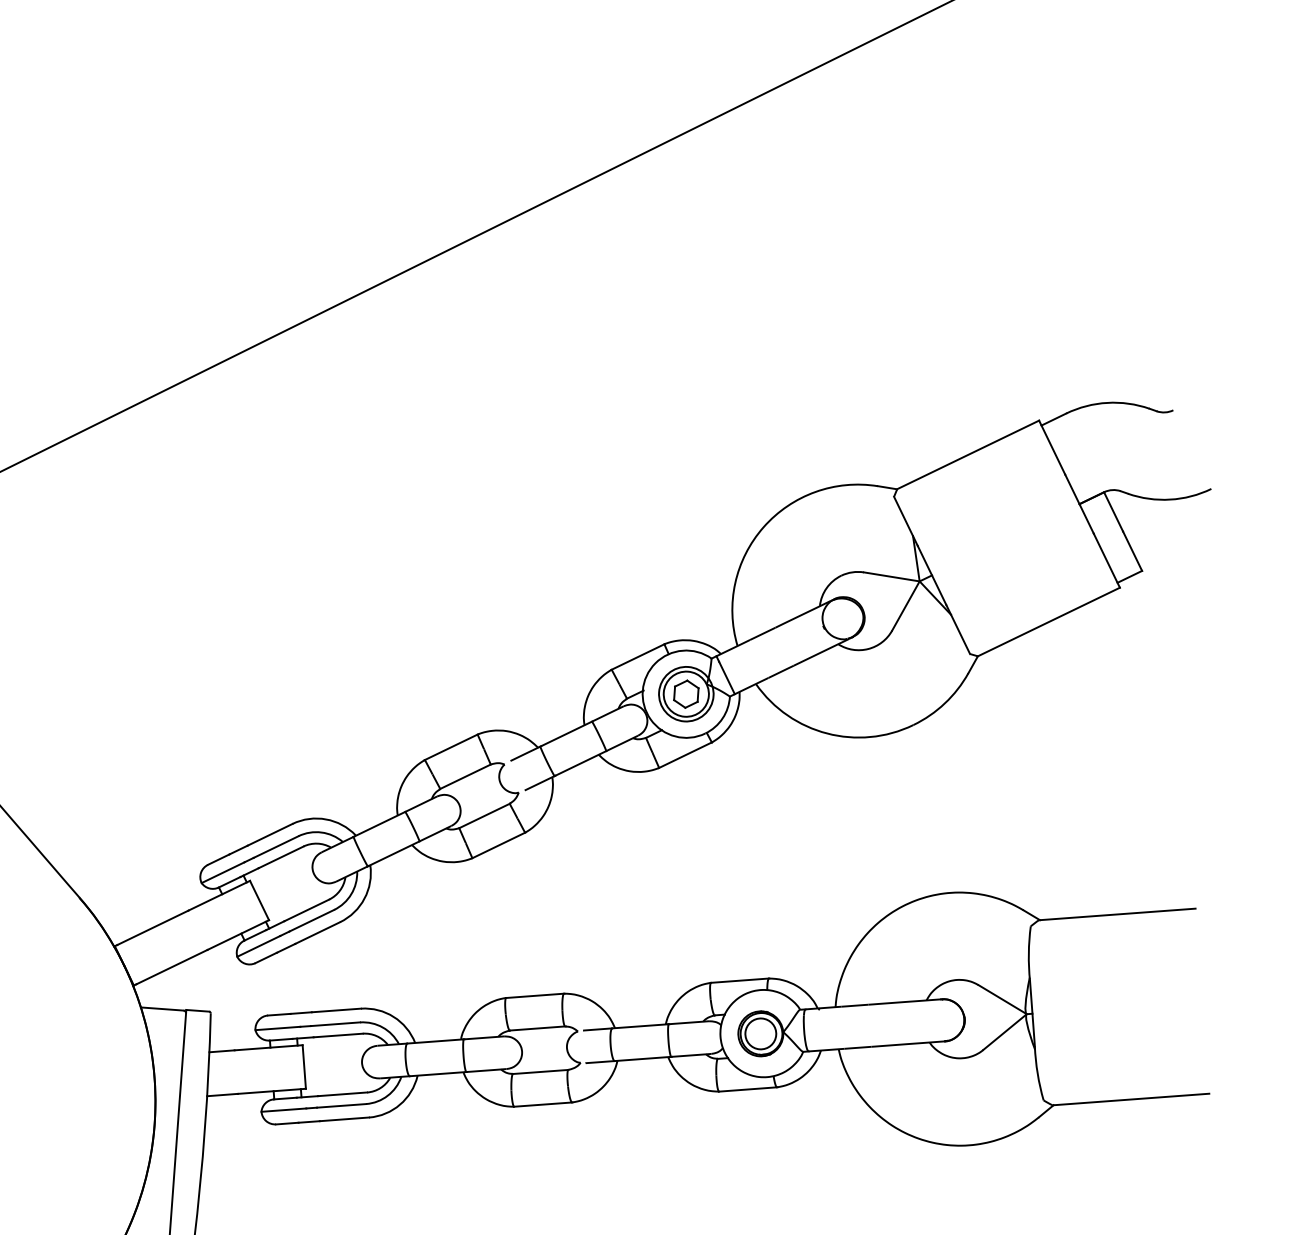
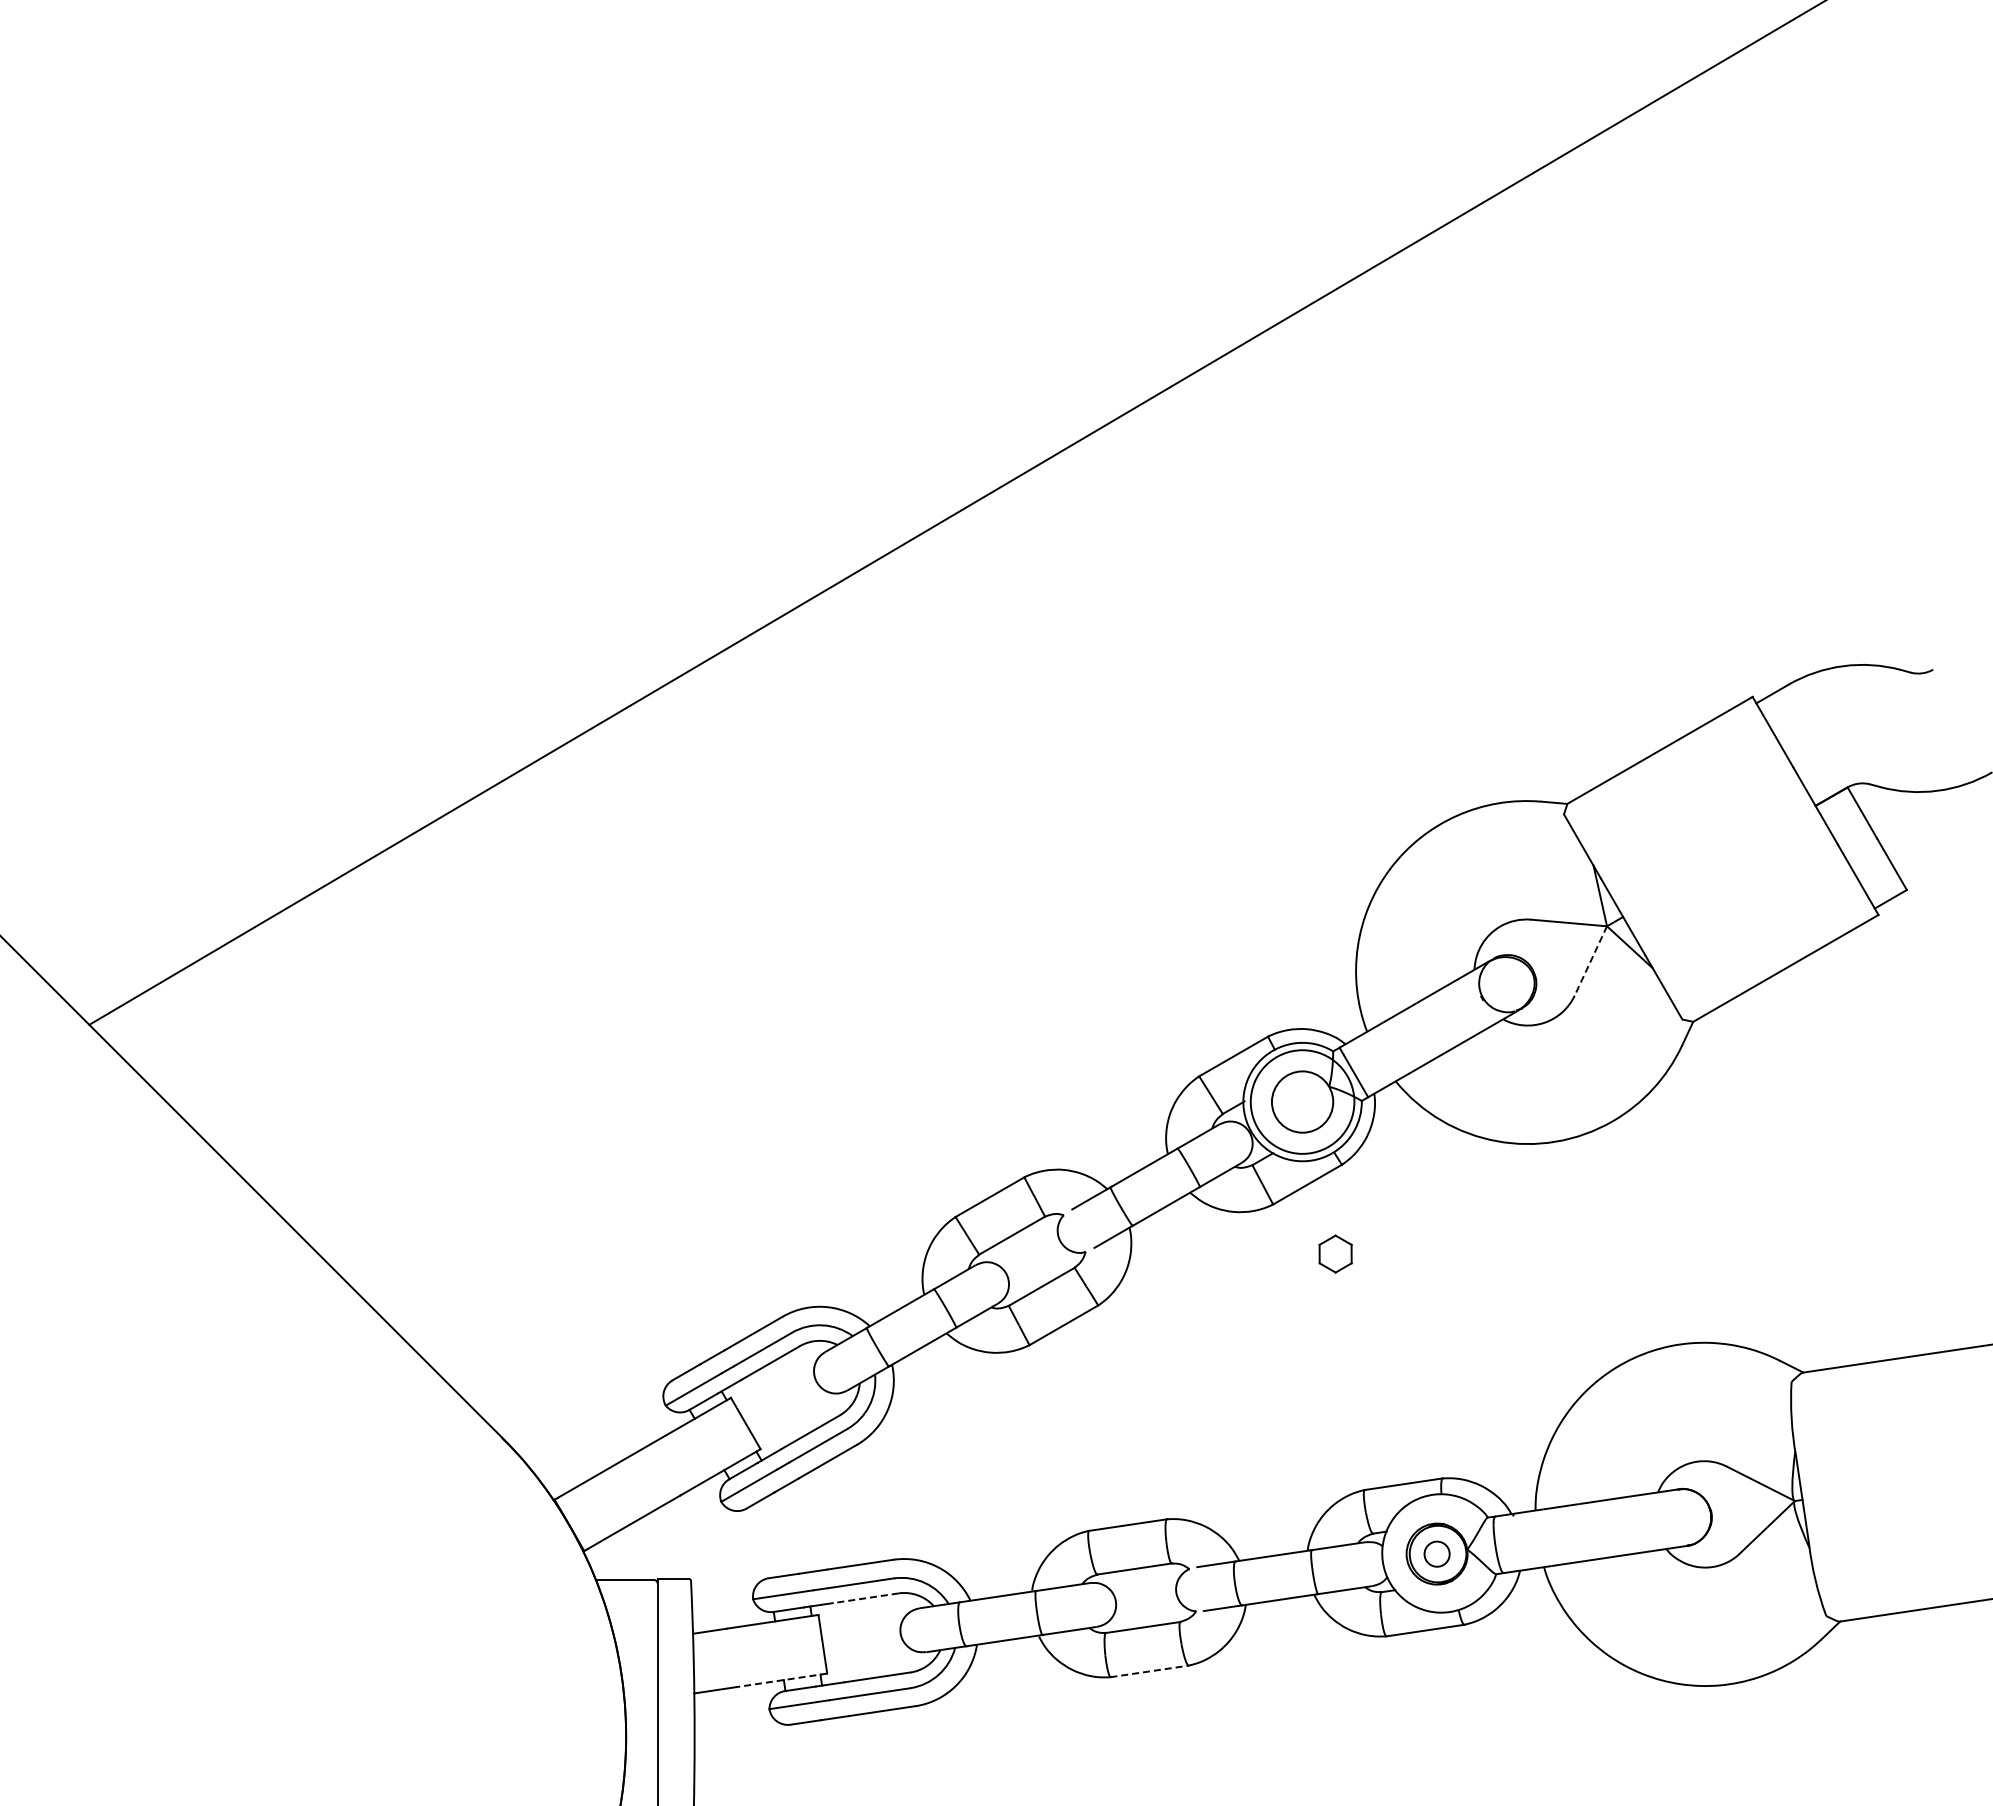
line: (905, 606) -> (1590, 961), solid -> dashed
part: (686, 693) -> (1335, 1253), moved
circle: (686, 694) -> (1302, 1102), size x1.4
circle: (761, 1034) -> (1437, 1554), size x0.6
line: (338, 1035) -> (865, 1598), solid -> dashed
line: (271, 1091) -> (780, 1680), solid -> dashed
line: (543, 1104) -> (1149, 1671), solid -> dashed

